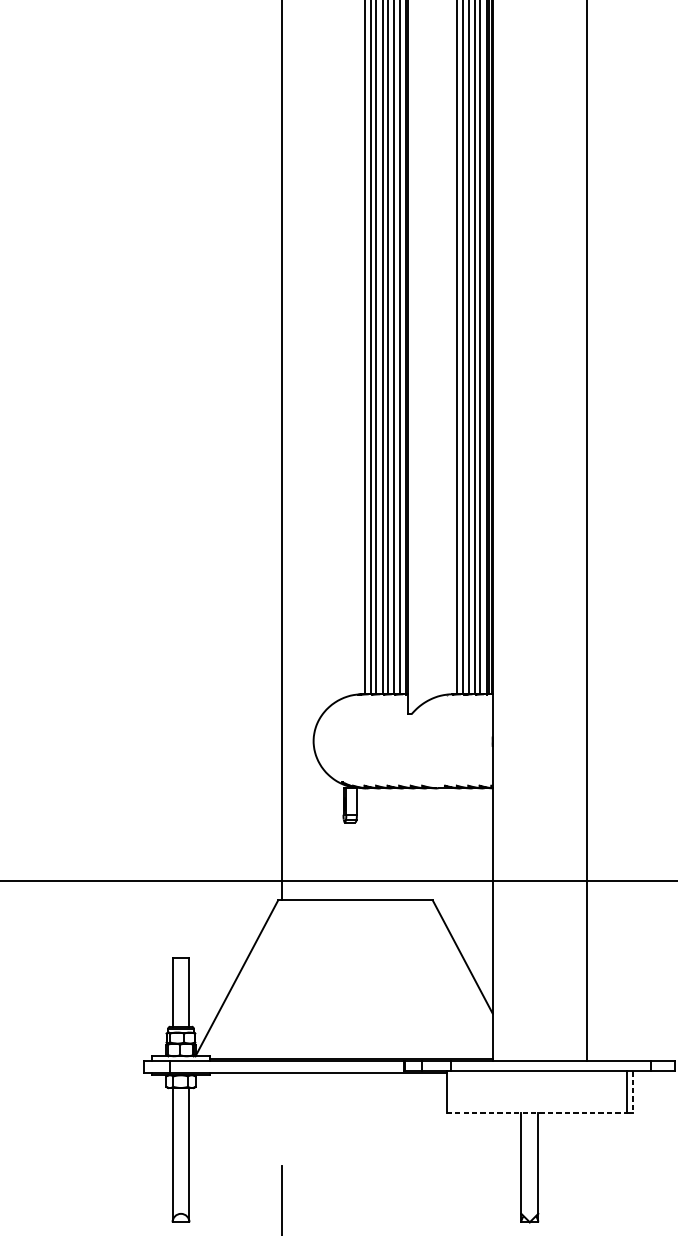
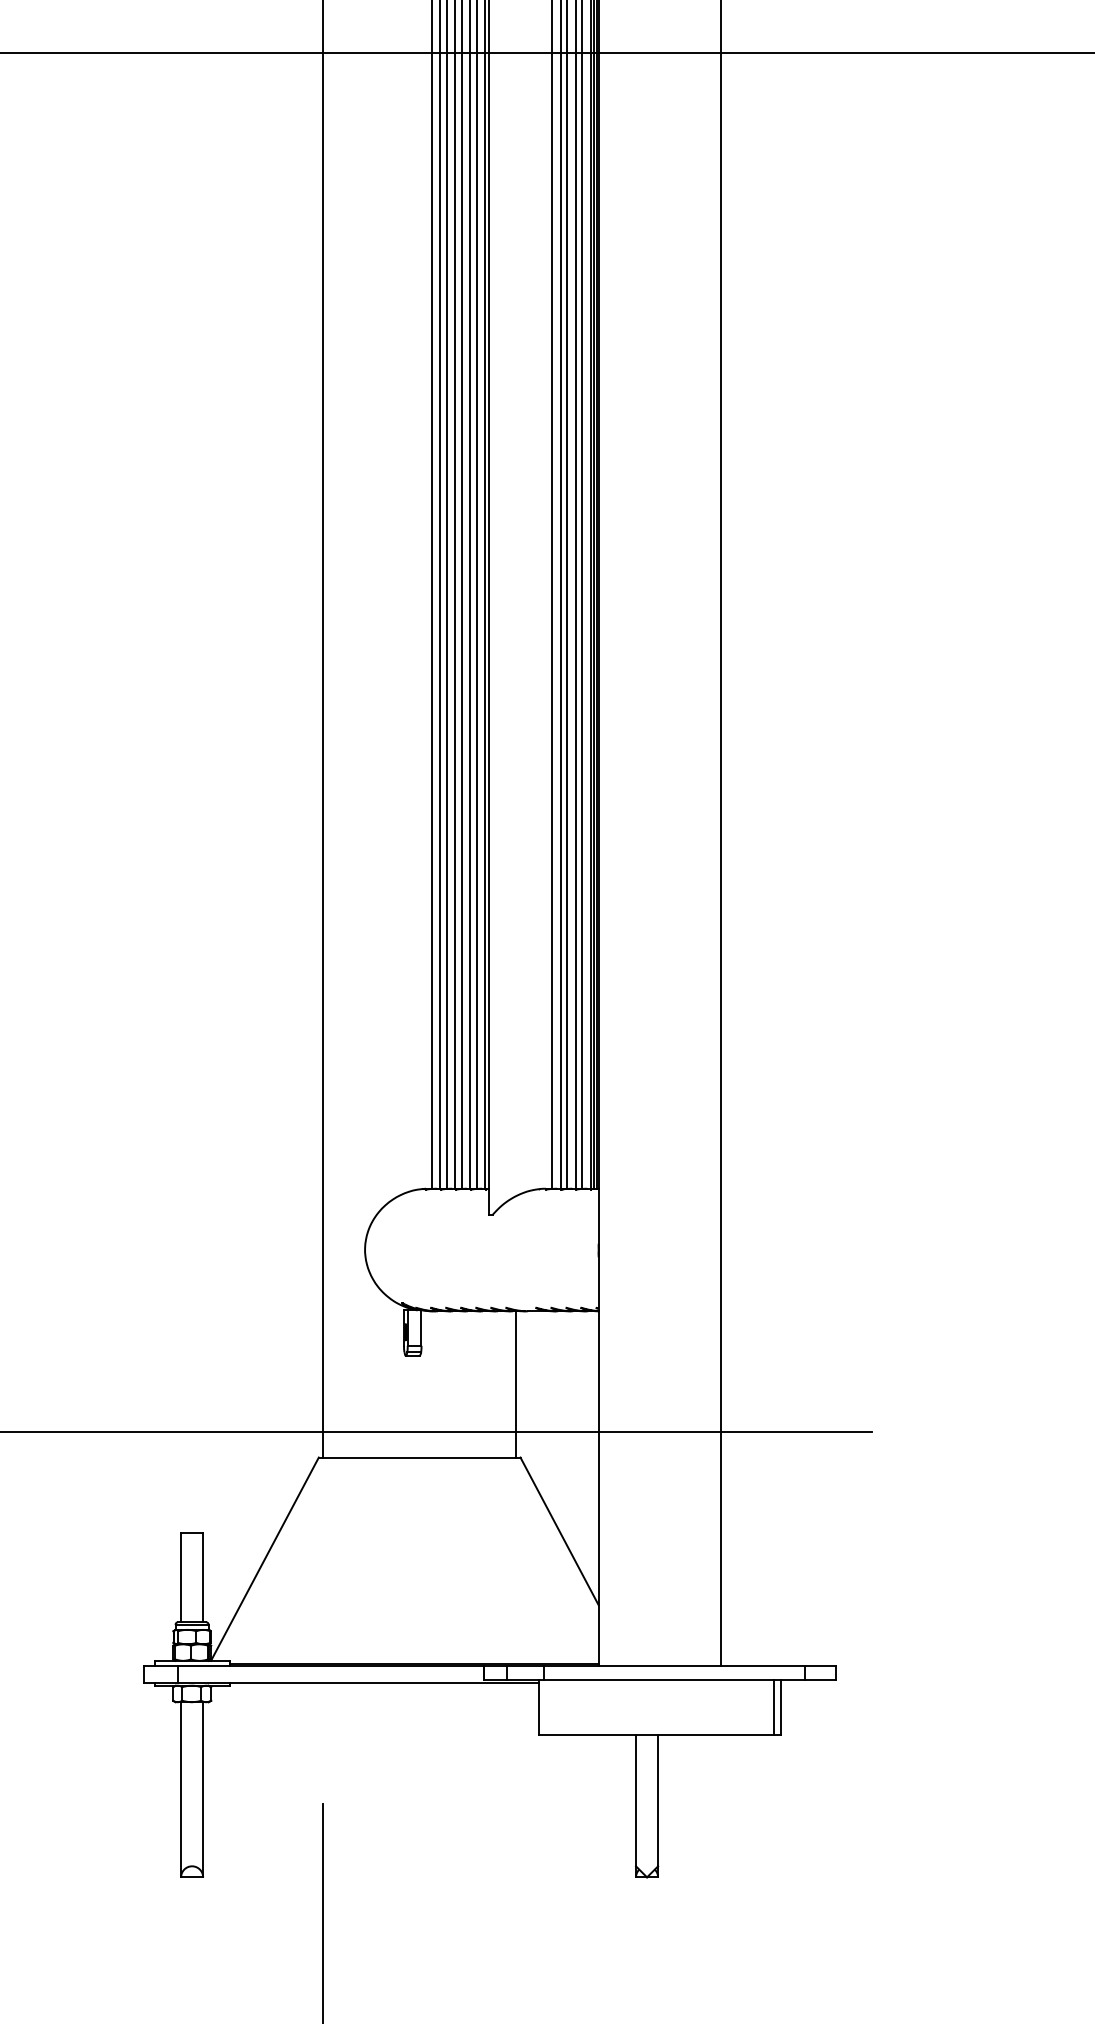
line: (428, 844) -> (515, 1384), added
line: (632, 1092) -> (781, 1707), dashed -> solid
line: (537, 1113) -> (656, 1735), dashed -> solid

